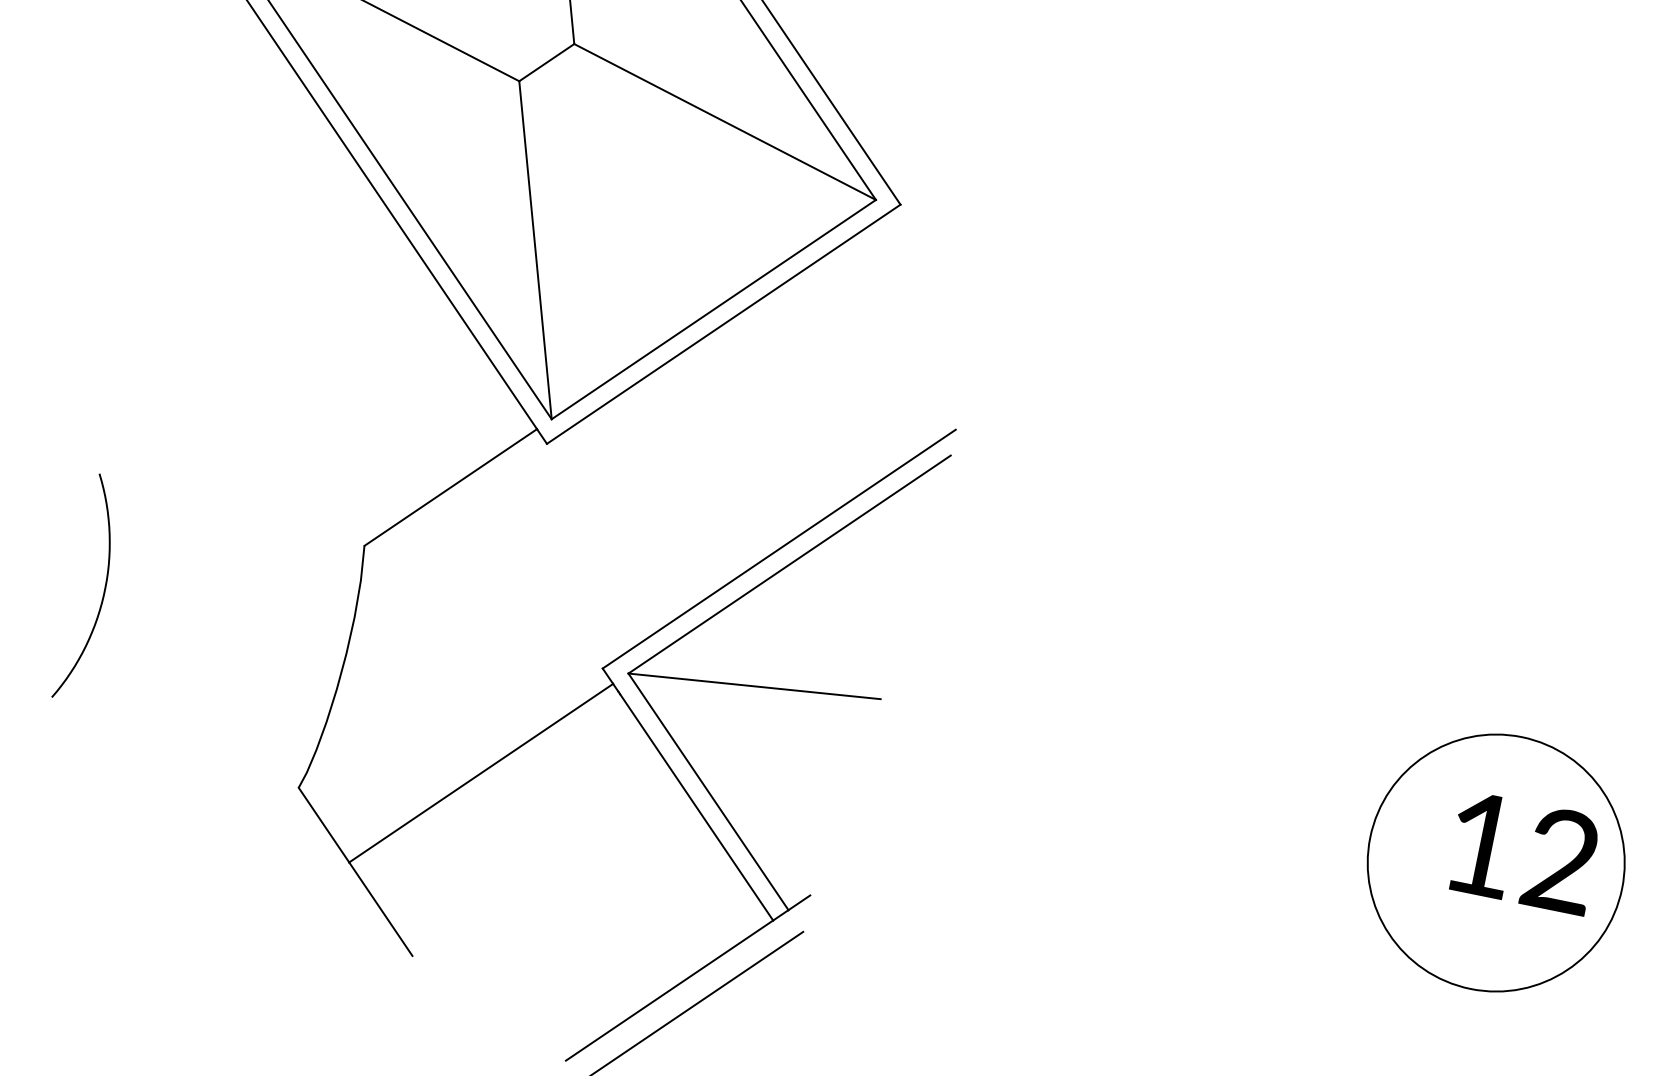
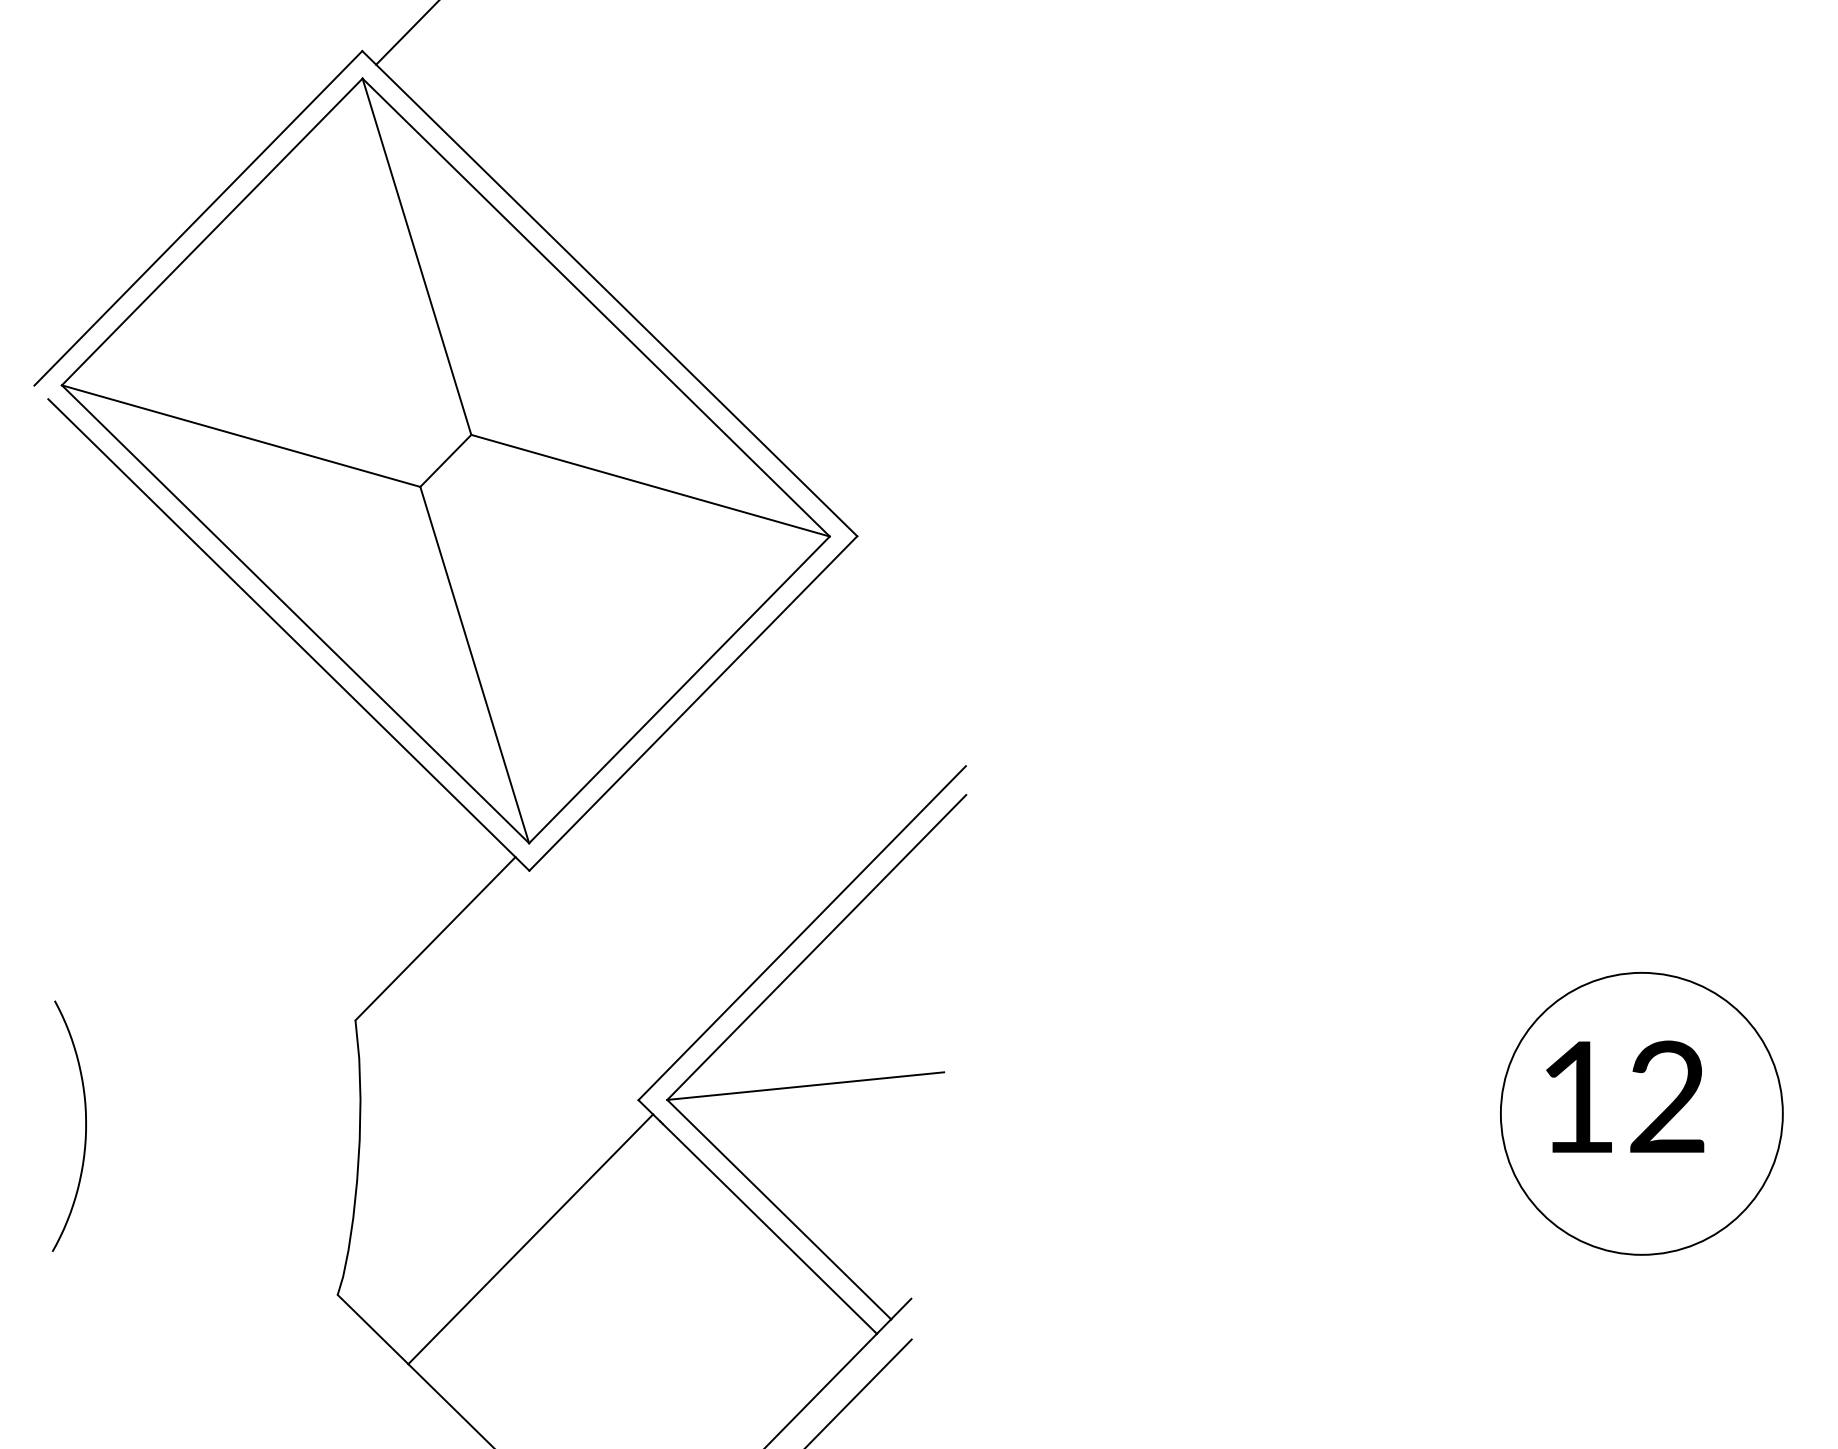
text: (1524, 852) -> (1625, 1096), moved

